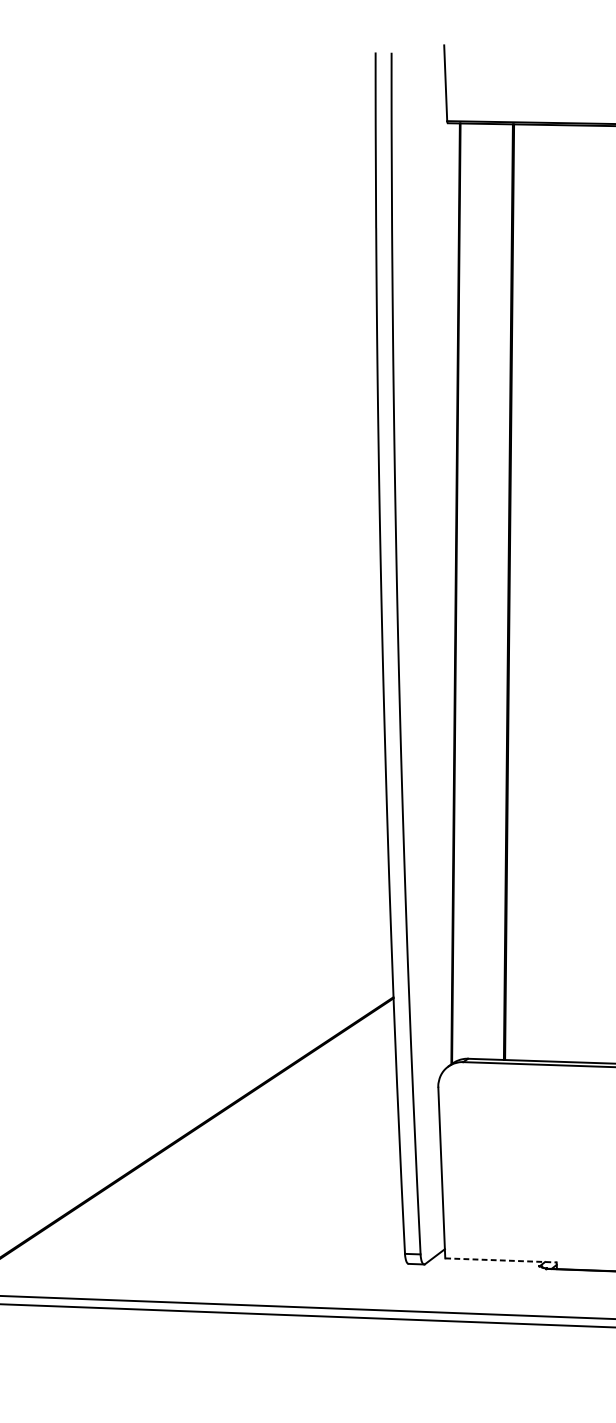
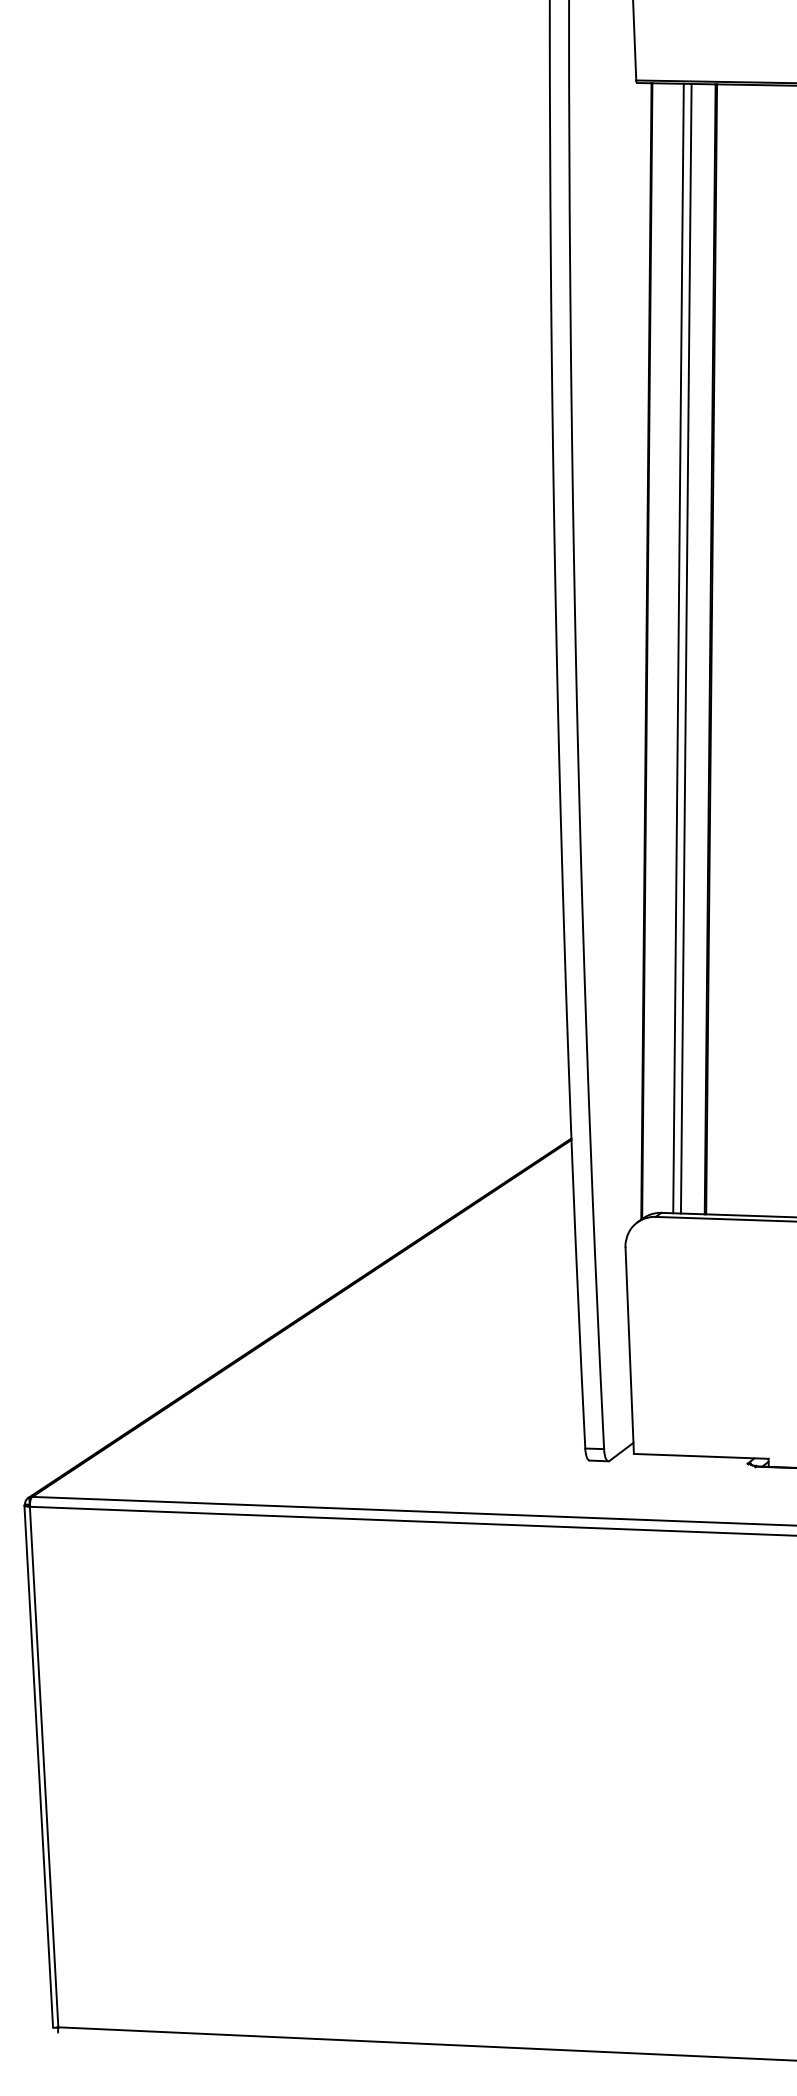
line: (482, 591) -> (678, 648), added
line: (487, 591) -> (685, 648), added
line: (501, 1260) -> (701, 1456), dashed -> solid

